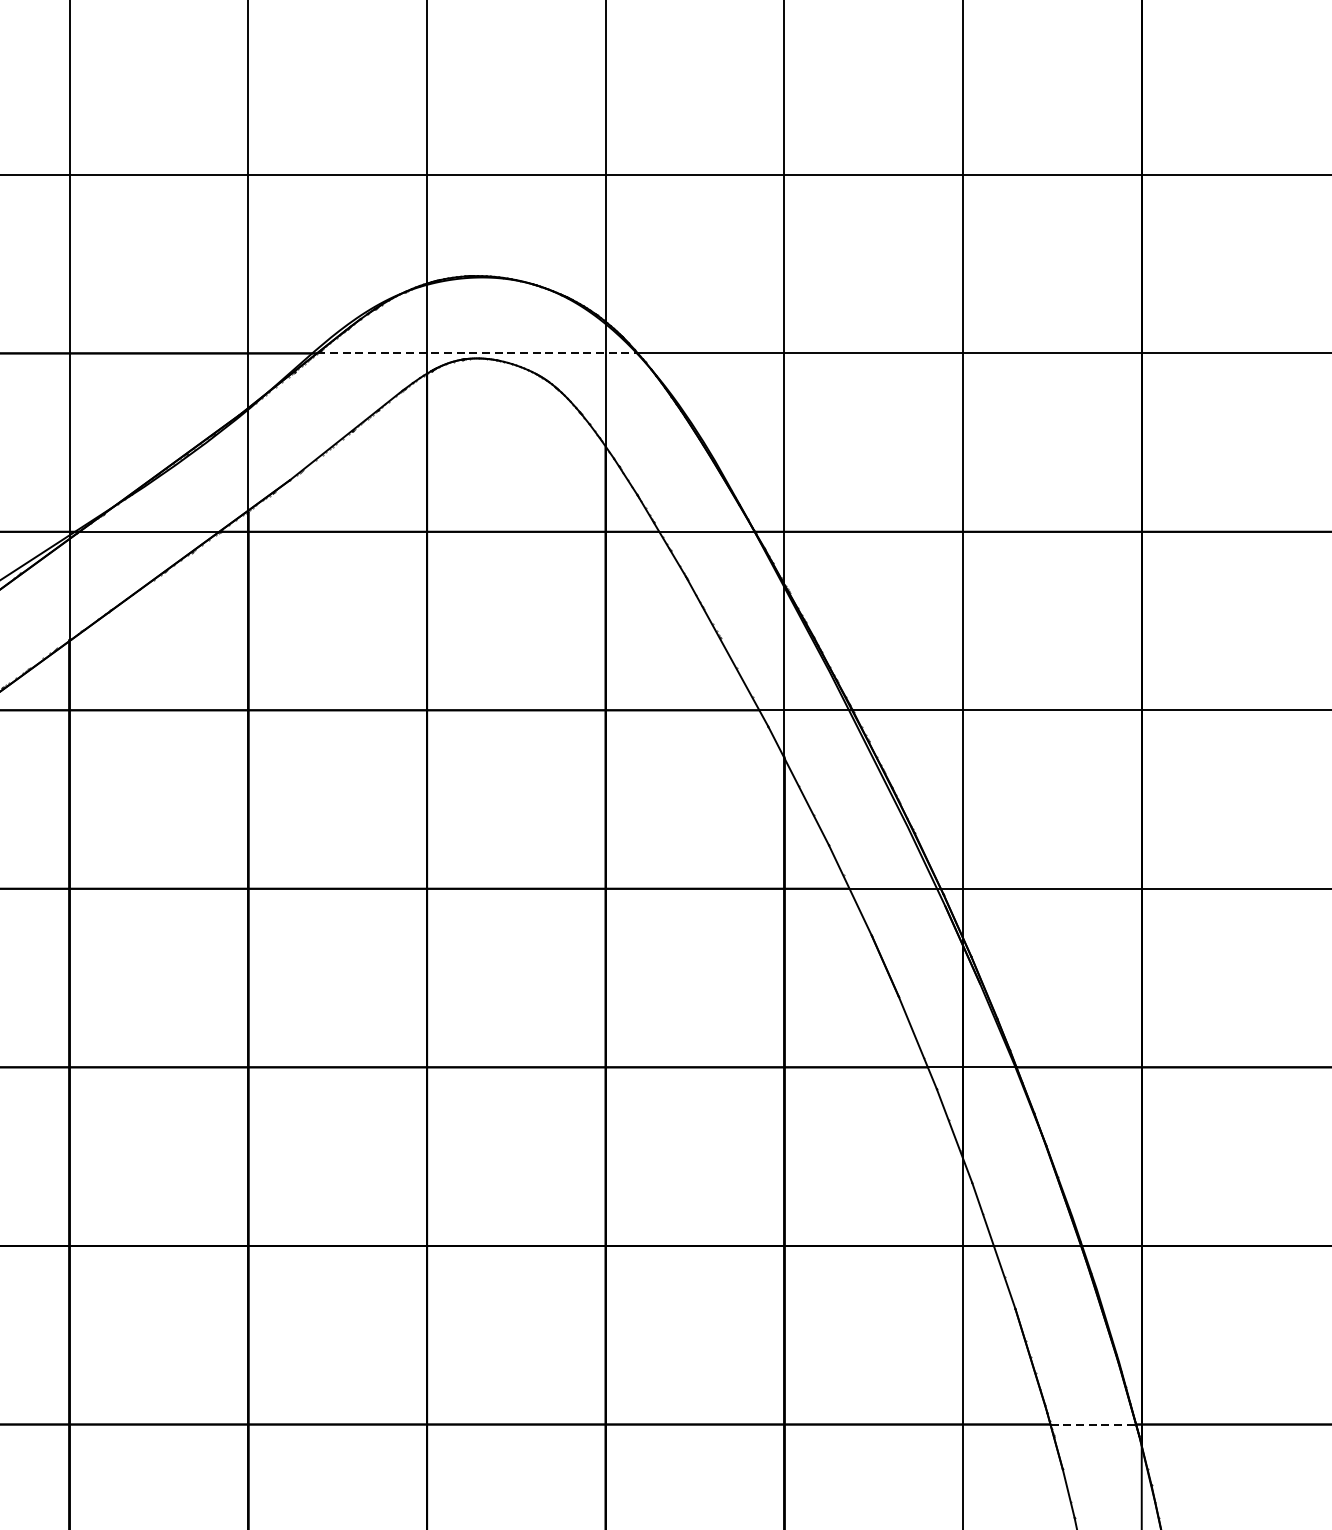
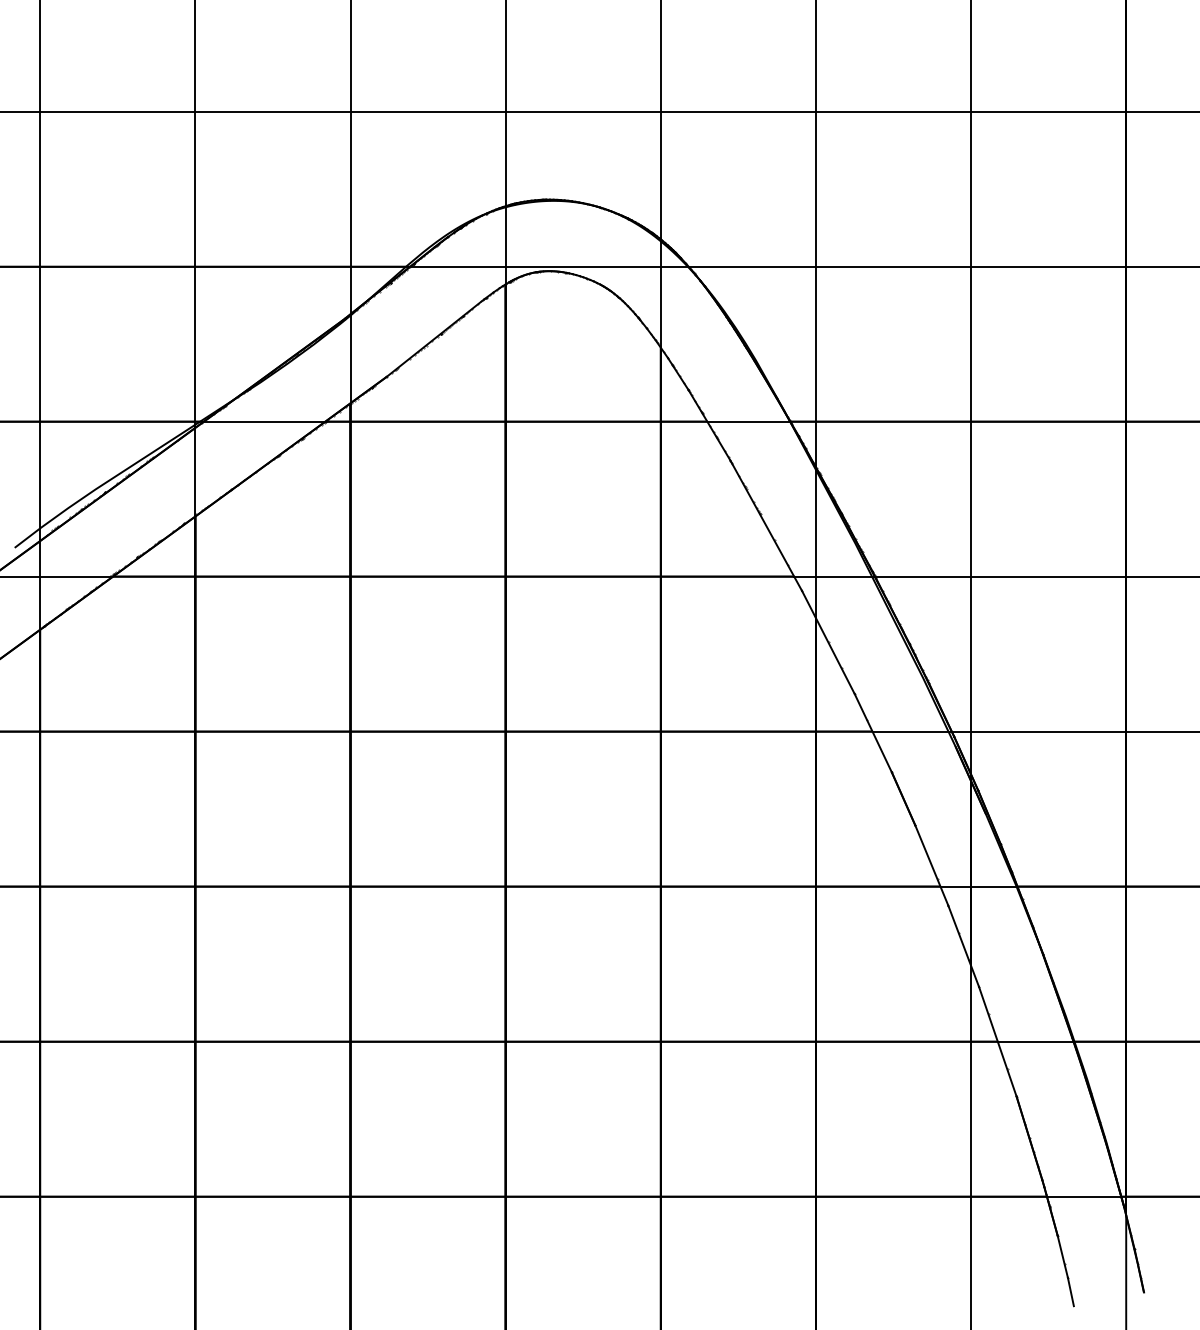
line: (478, 353) -> (550, 266), dashed -> solid
line: (1093, 1424) -> (1084, 1196), dashed -> solid

